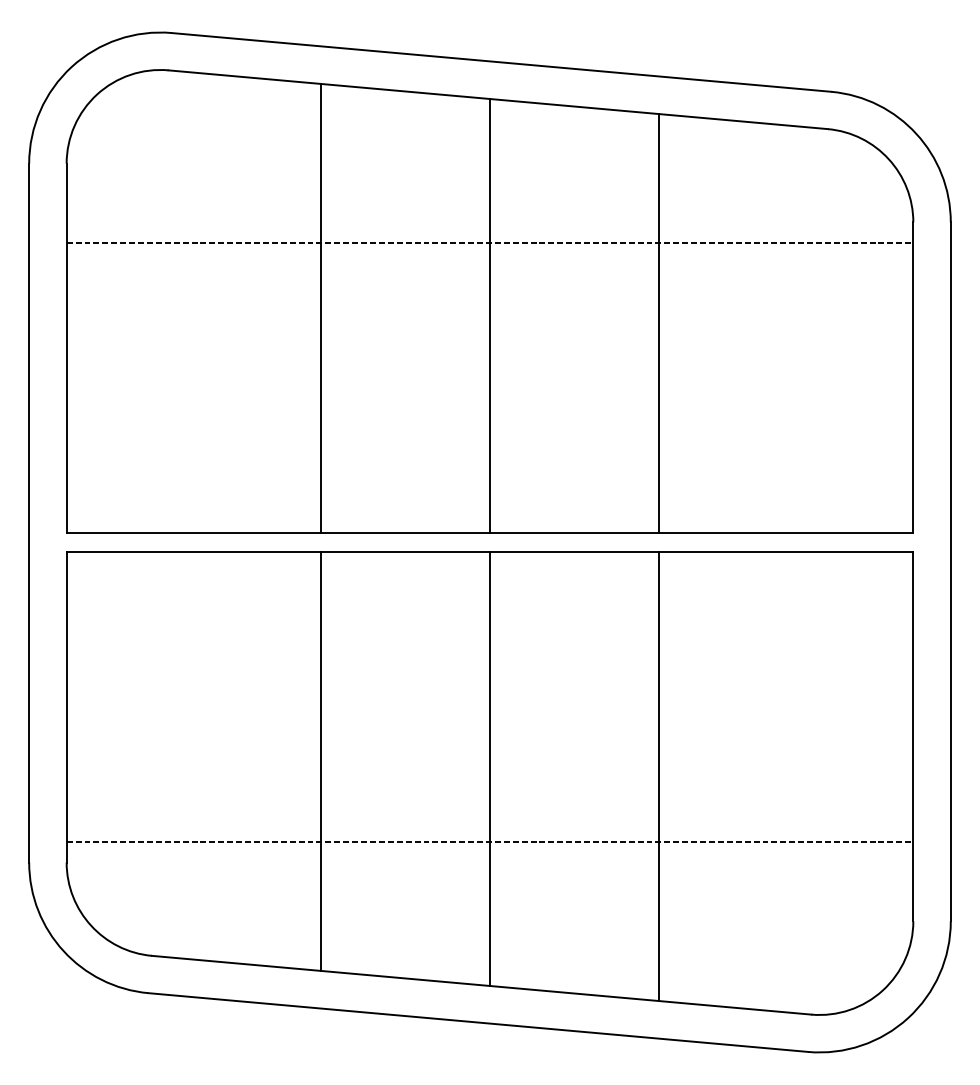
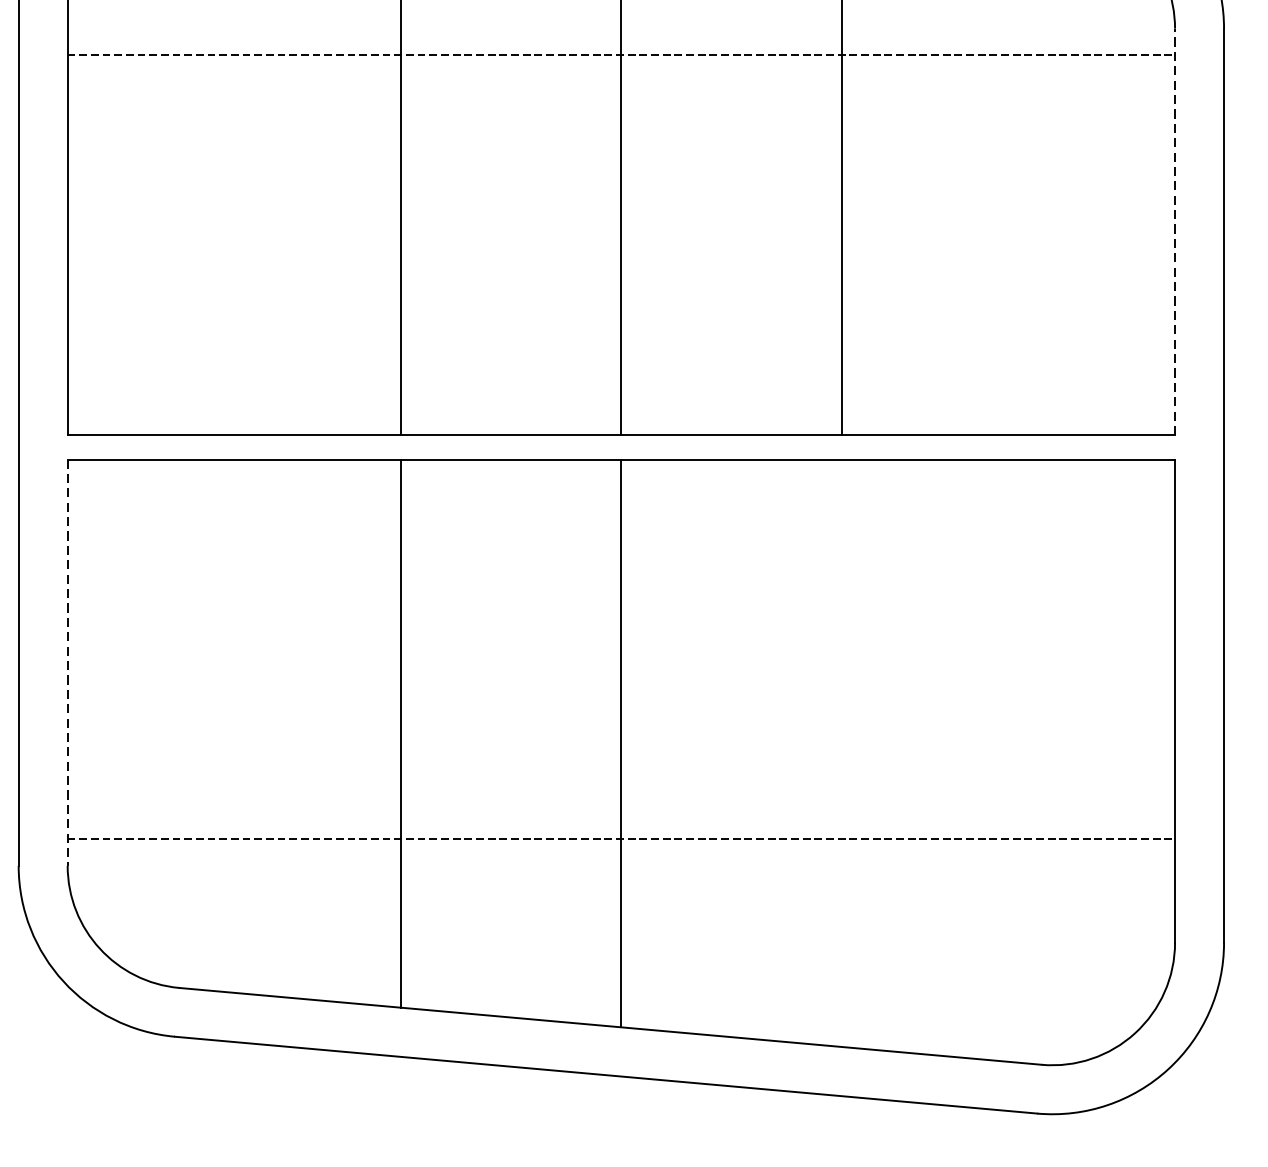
line: (913, 377) -> (1175, 231), solid -> dashed
line: (66, 707) -> (67, 663), solid -> dashed
line: (658, 775) -> (841, 752), removed

